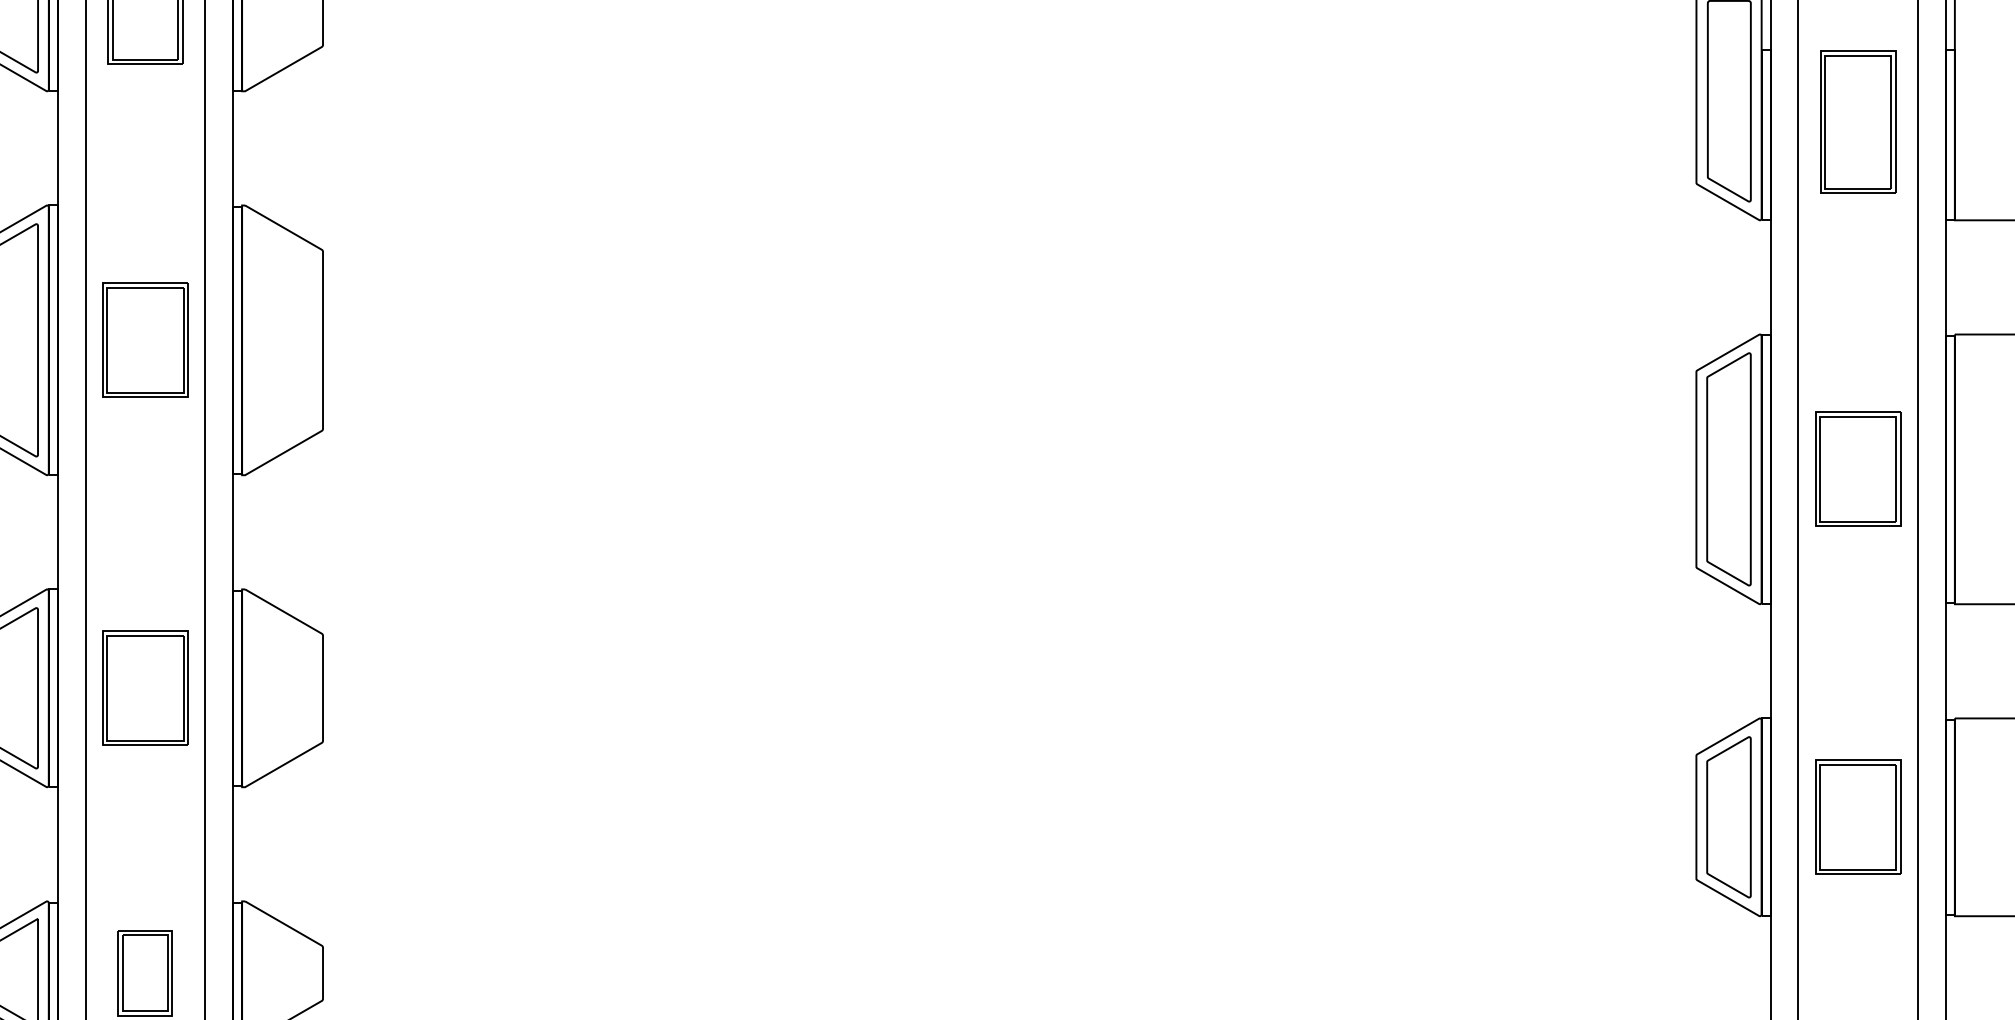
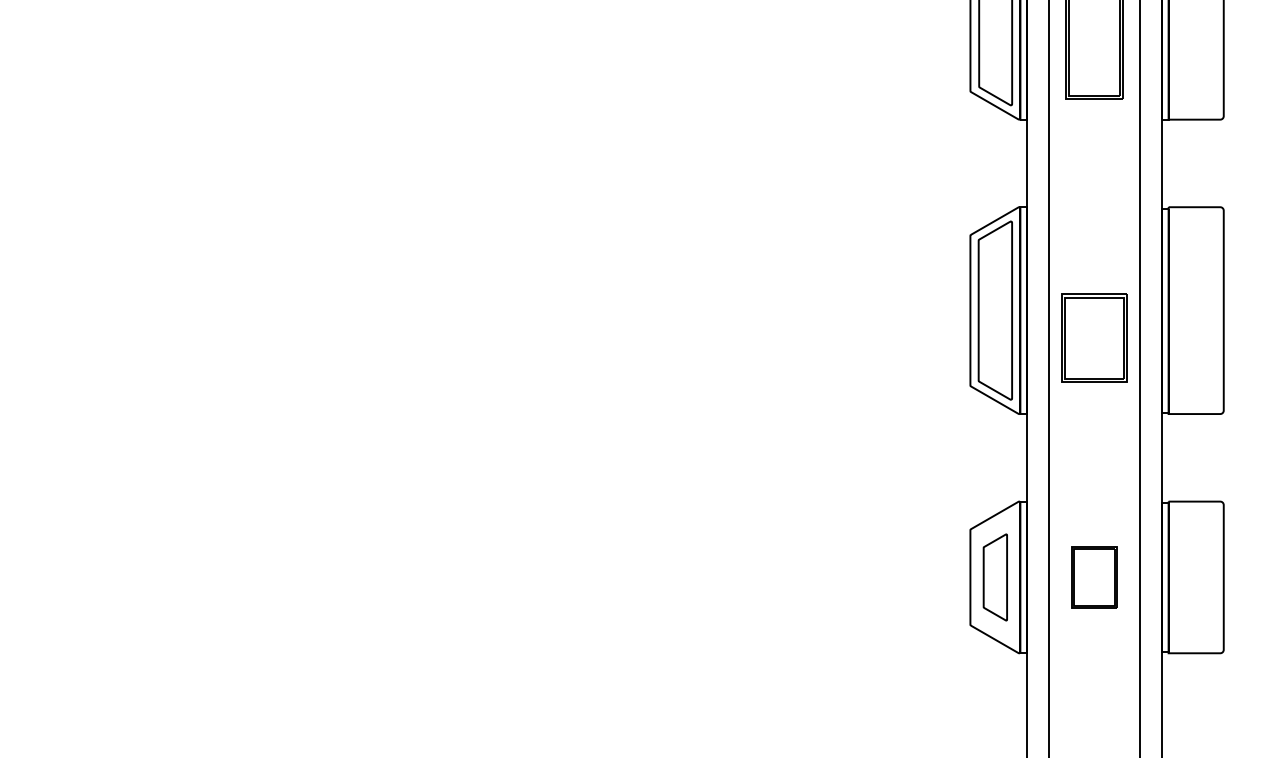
part: (1858, 468) -> (1094, 337), moved
part: (1858, 816) -> (1094, 576), size x0.7
part: (1728, 817) -> (995, 577), size x0.7

